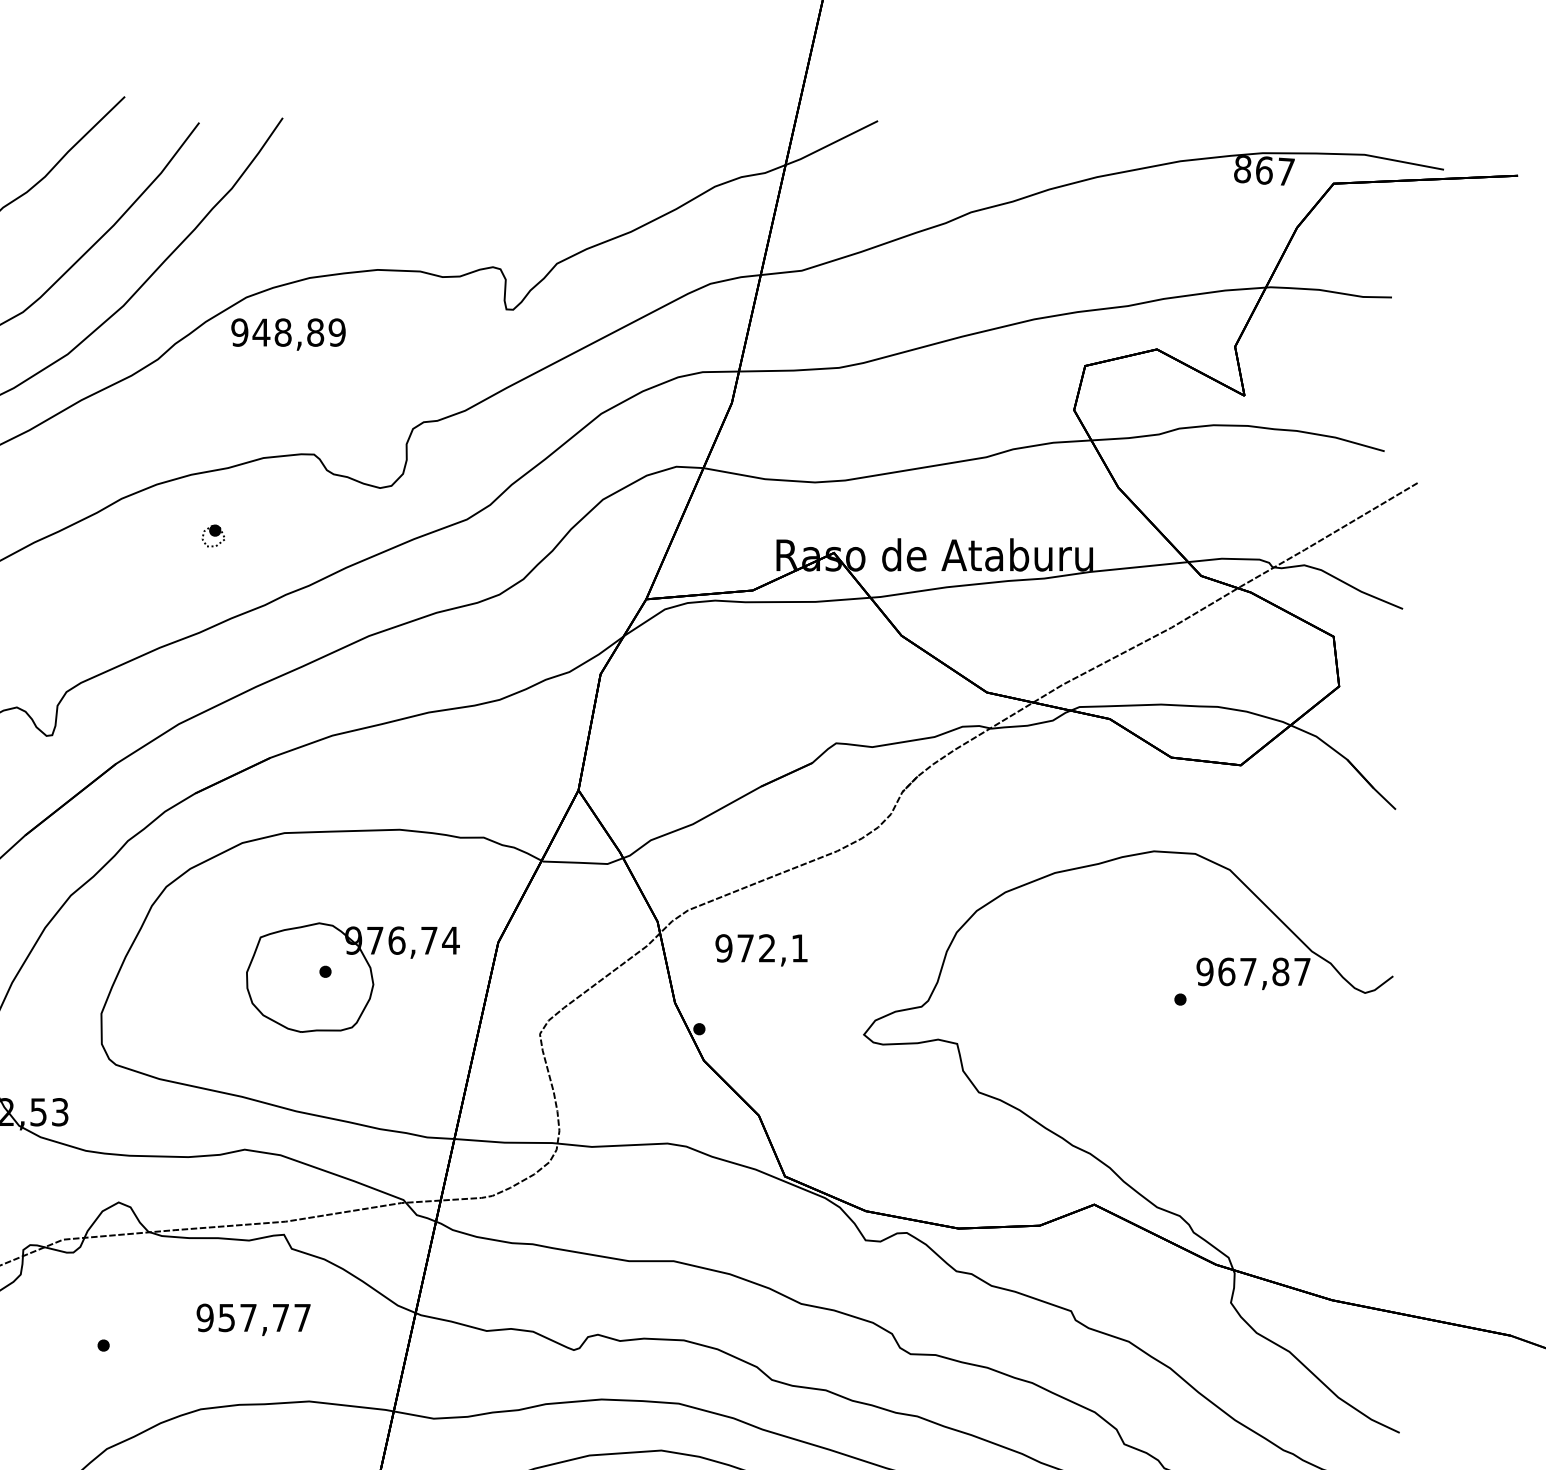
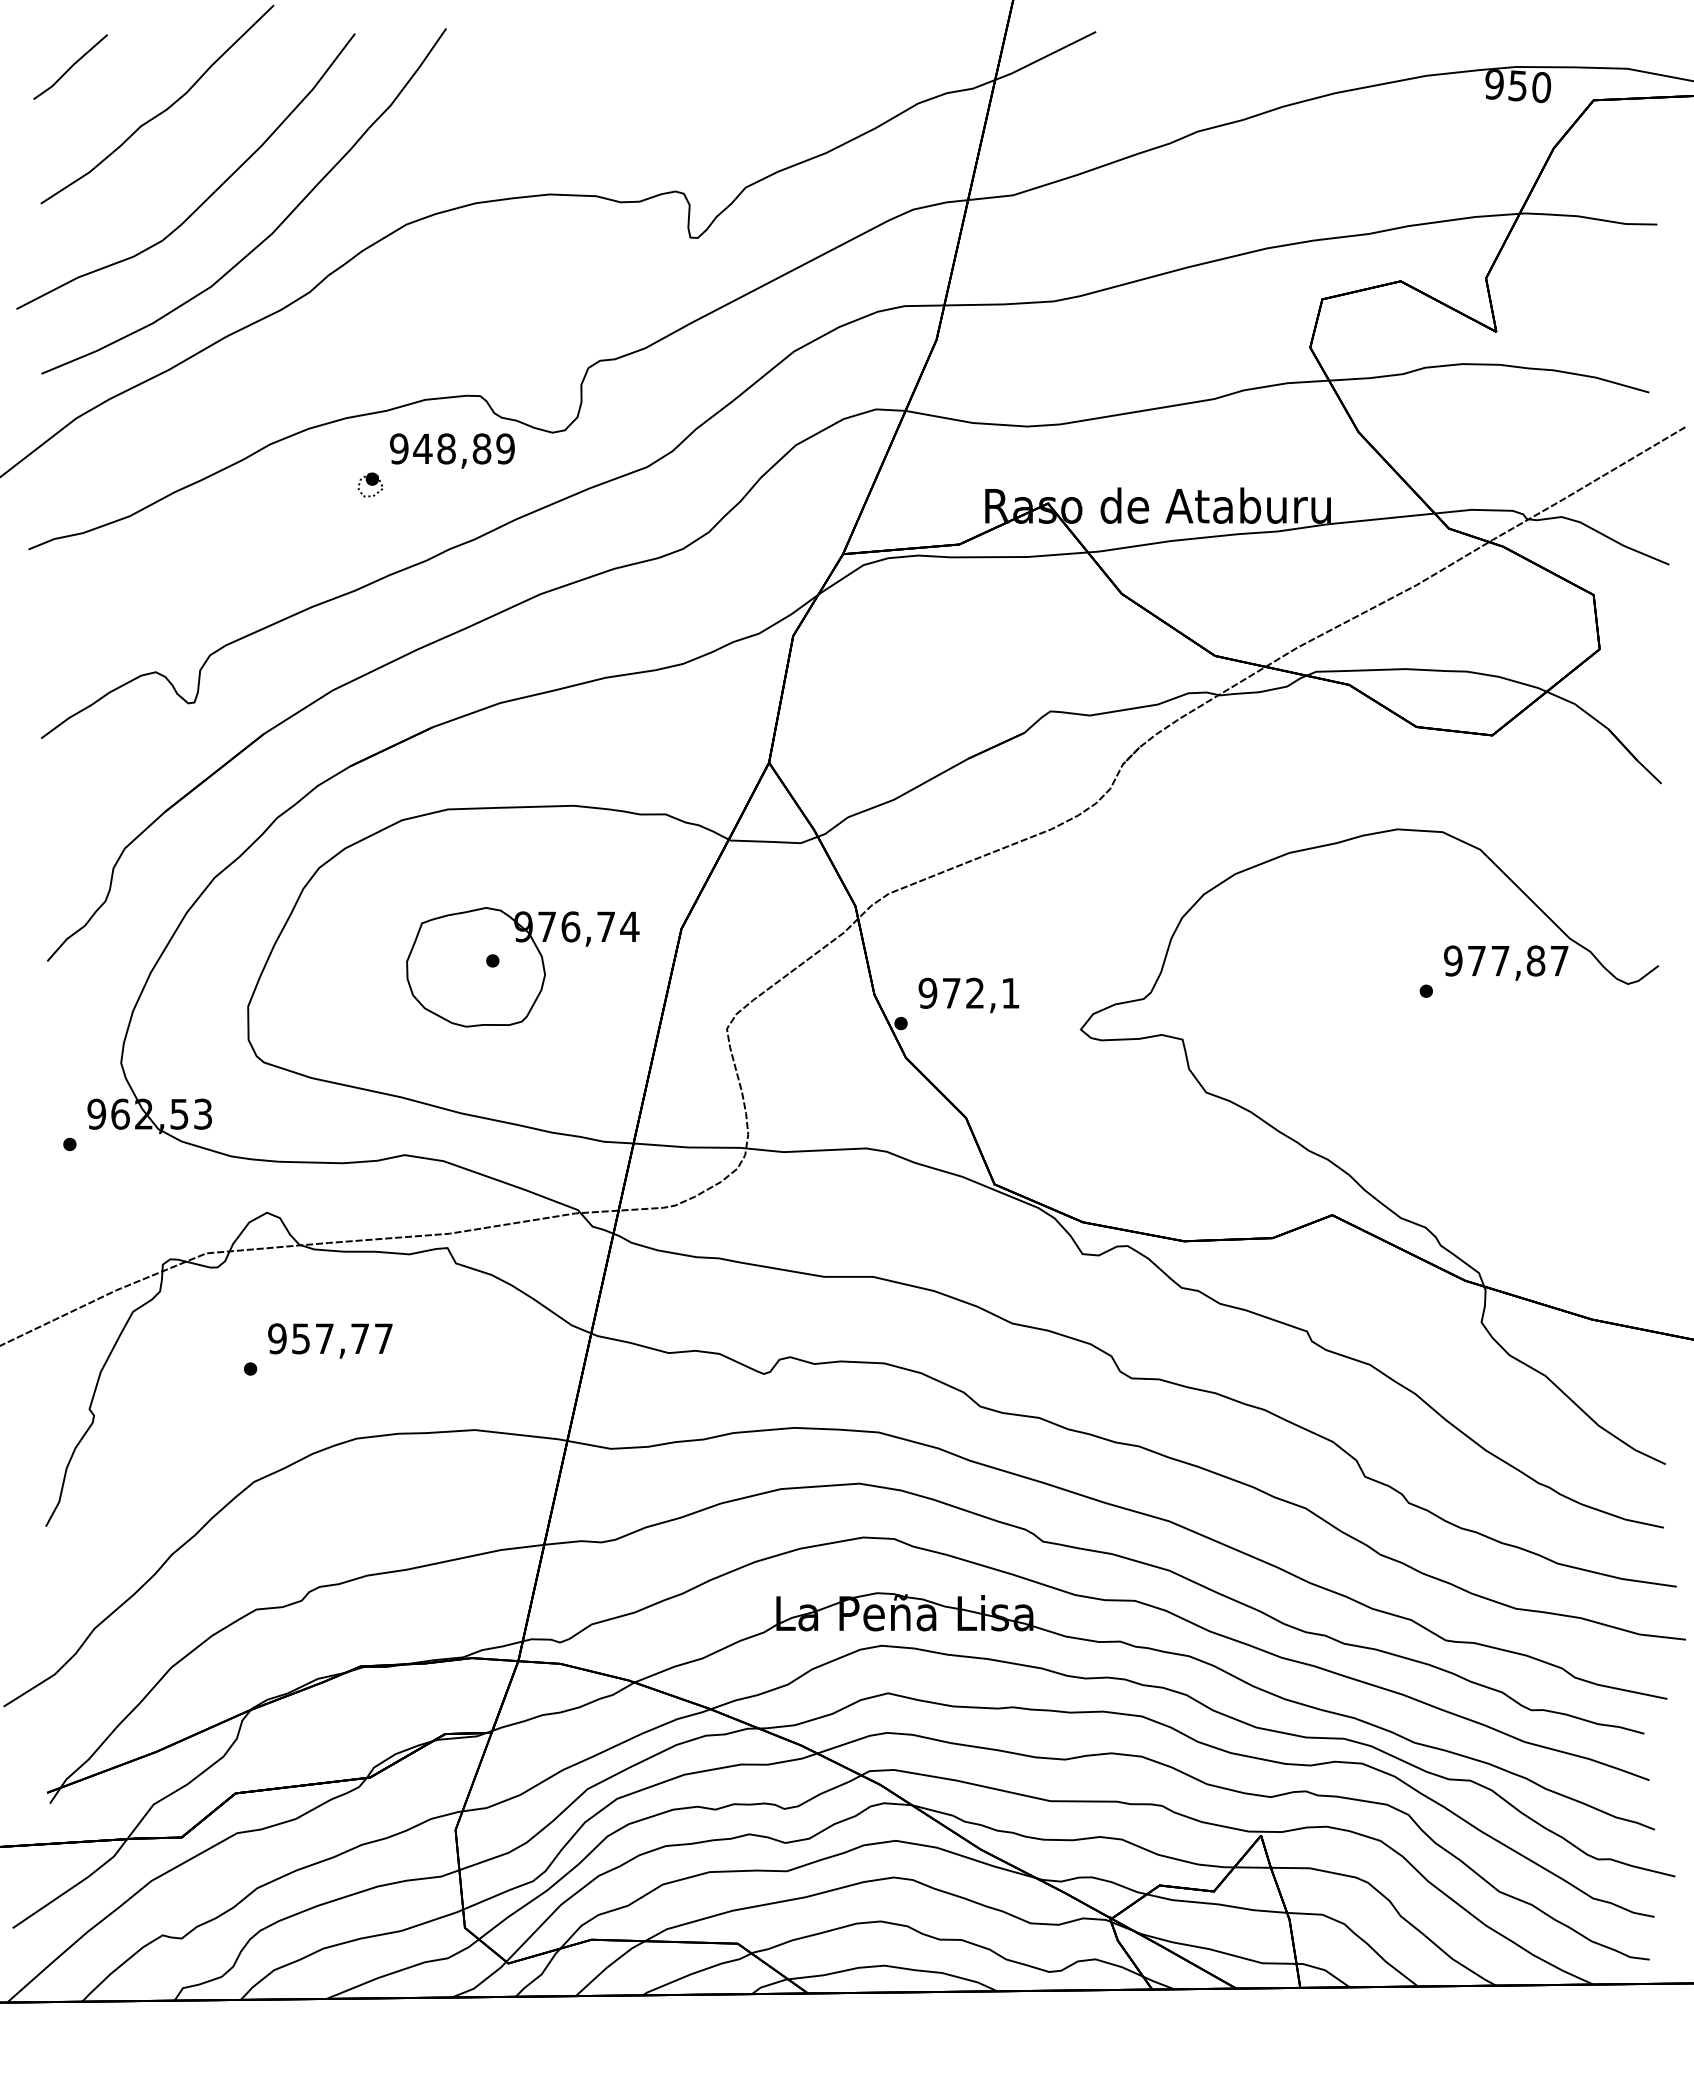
text: (1263, 171) -> (1517, 86), 867 -> 950
text: (288, 334) -> (452, 450), moved
text: (761, 950) -> (968, 995), moved
text: (1226, 971) -> (1476, 960), 967,87 -> 977,87
text: (253, 1319) -> (330, 1340), moved

